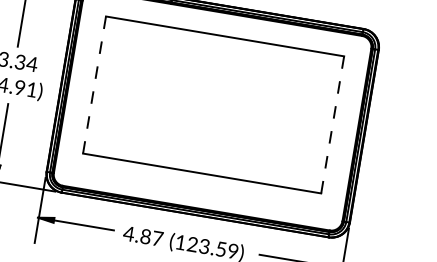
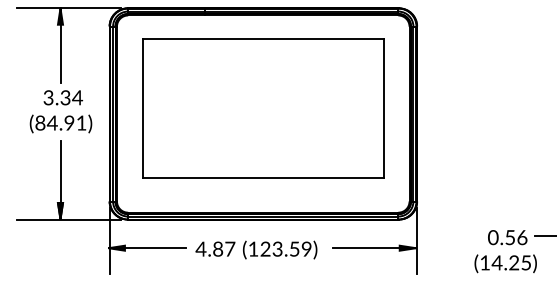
line: (94, 85) -> (142, 108), dashed -> solid
line: (332, 124) -> (383, 107), dashed -> solid

